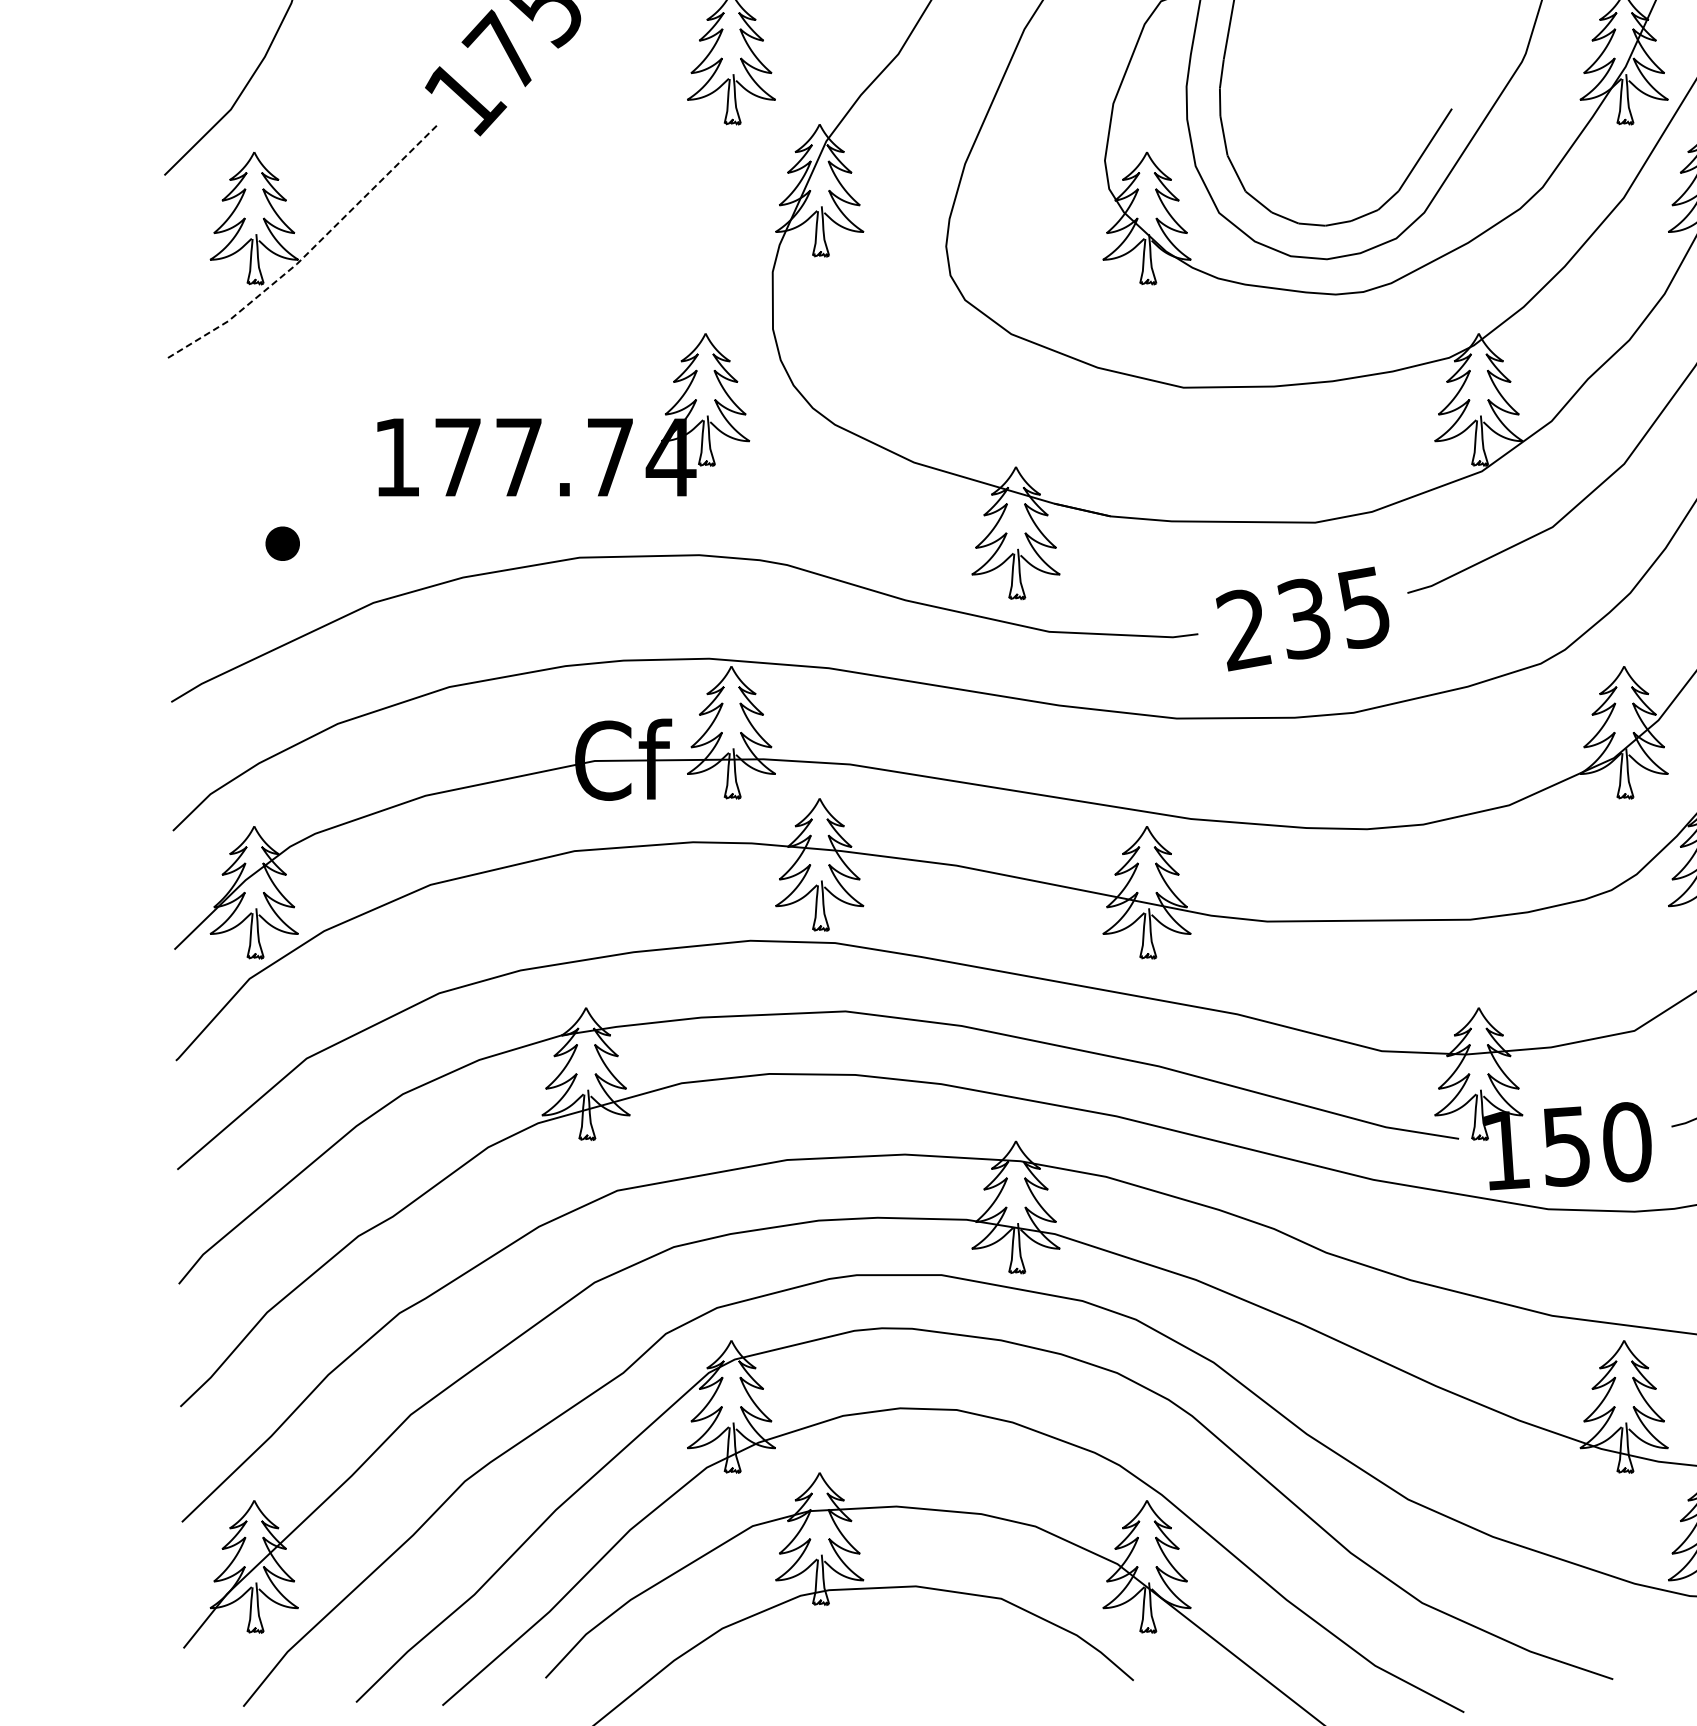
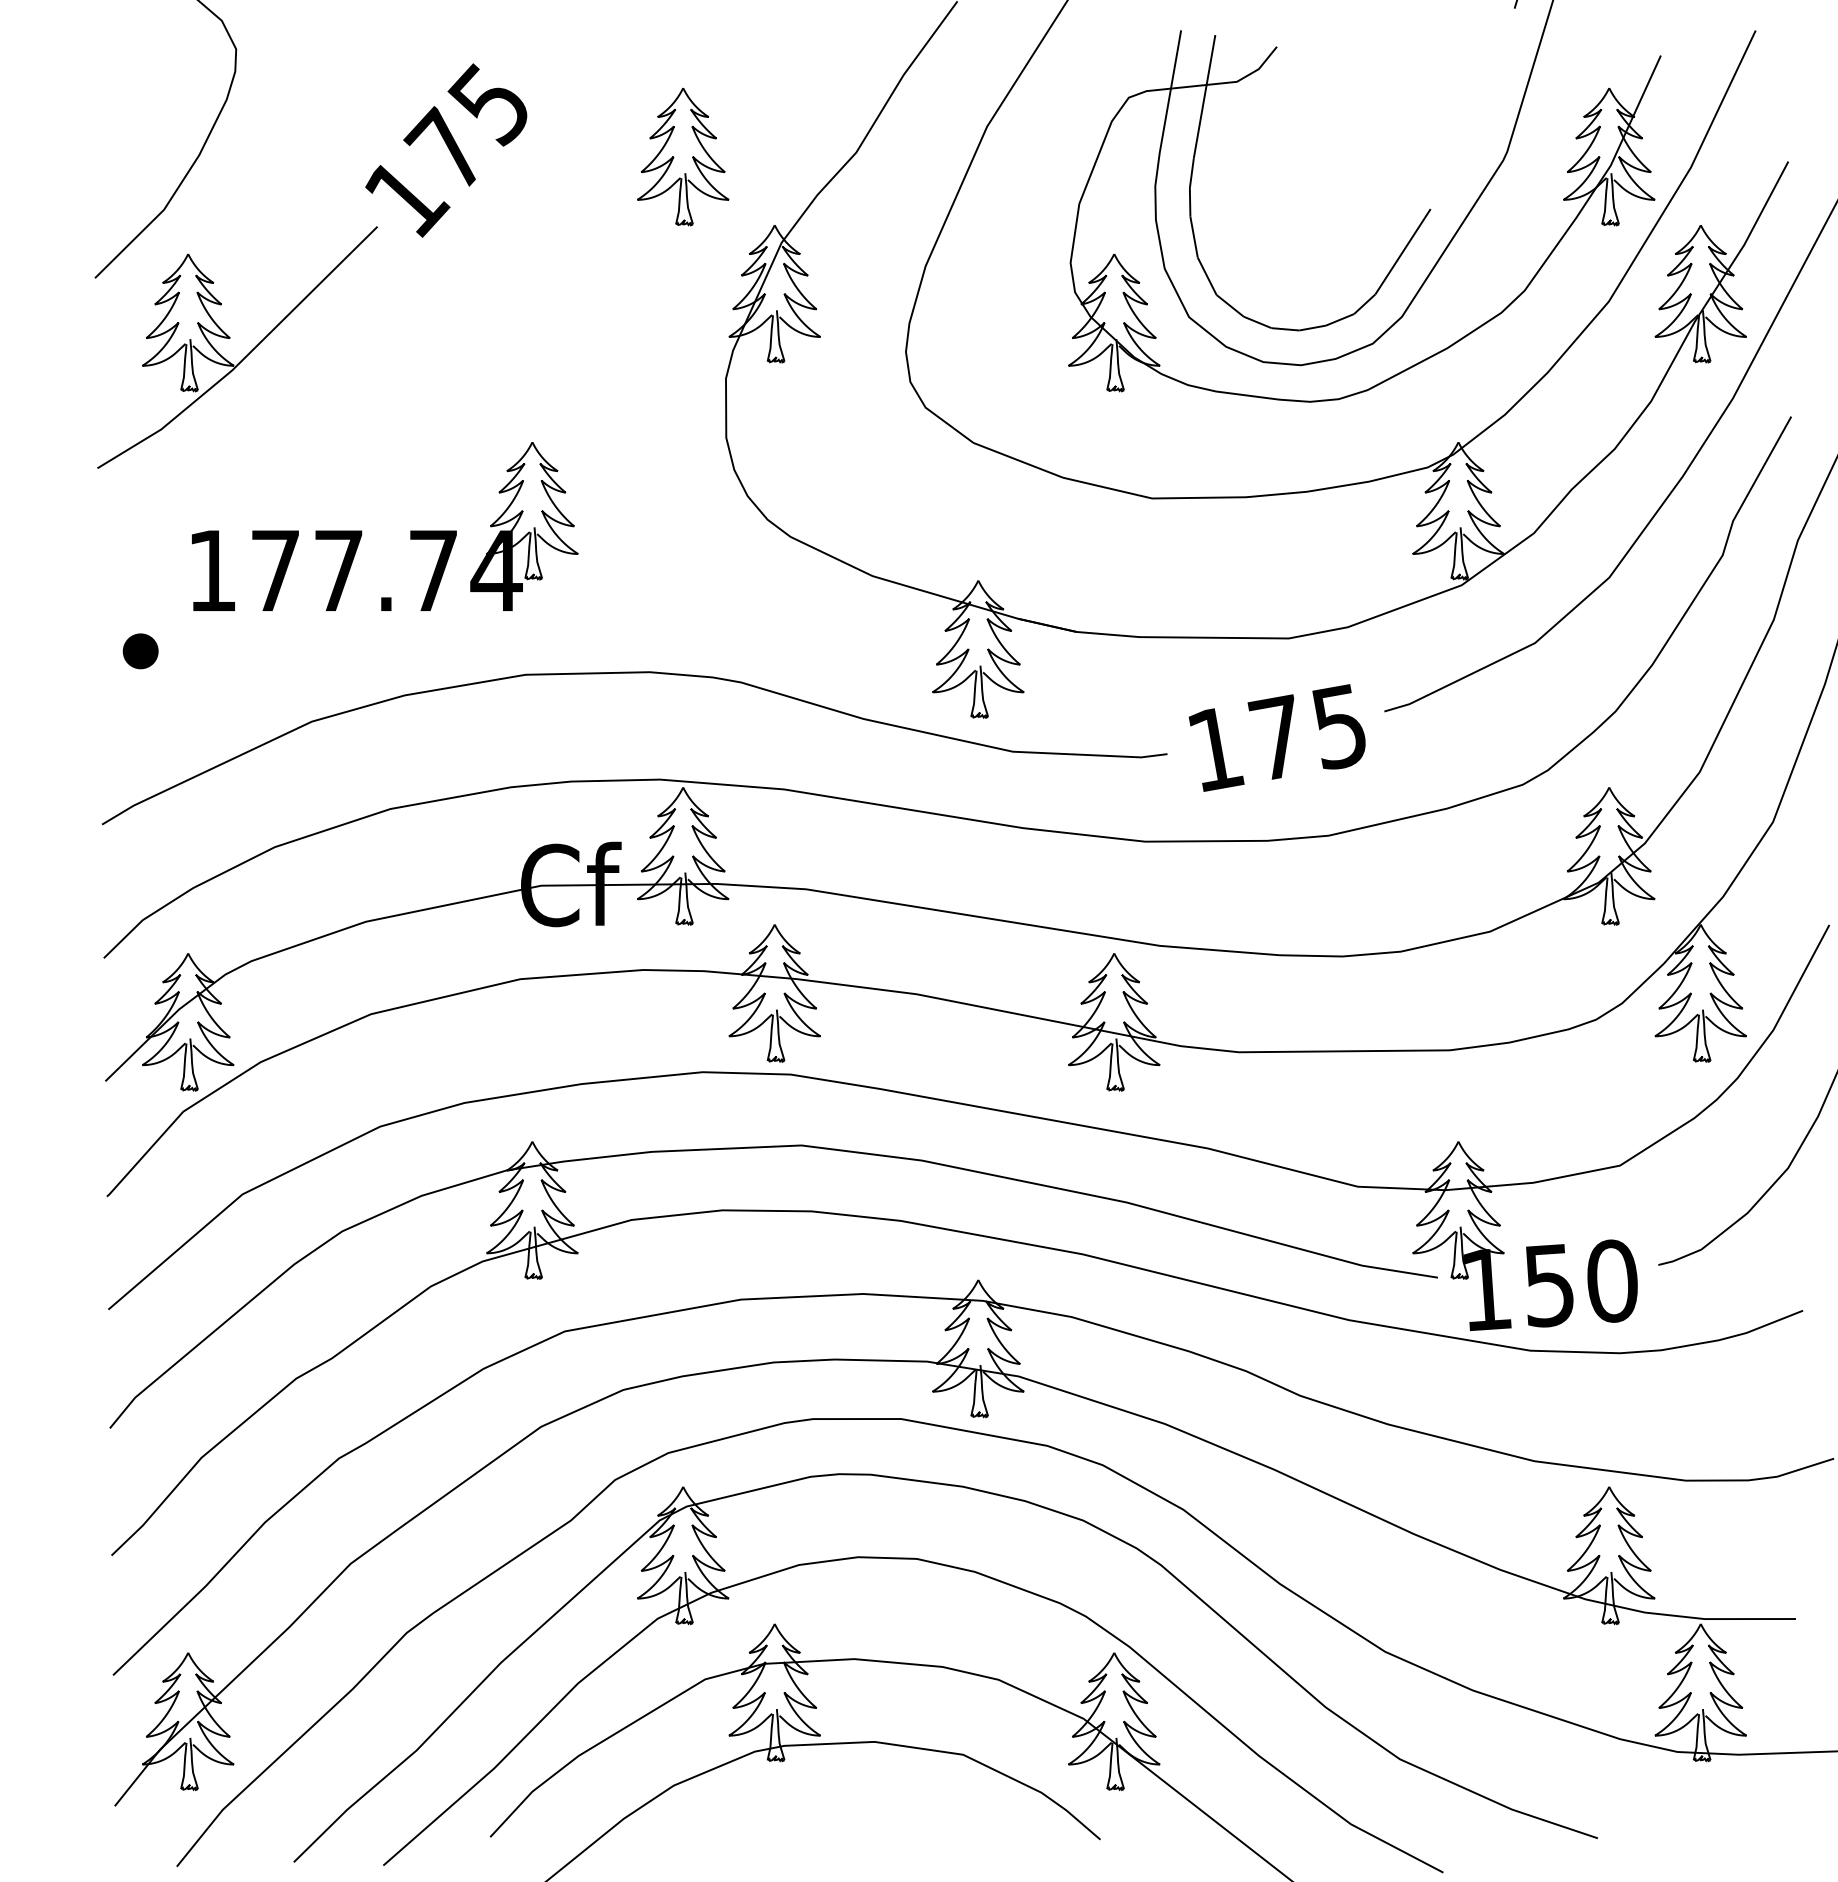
line: (308, 252) -> (244, 358), dashed -> solid
part: (541, 419) -> (362, 531), moved
part: (282, 543) -> (140, 651), moved
text: (1272, 623) -> (1244, 743), 235 -> 175

